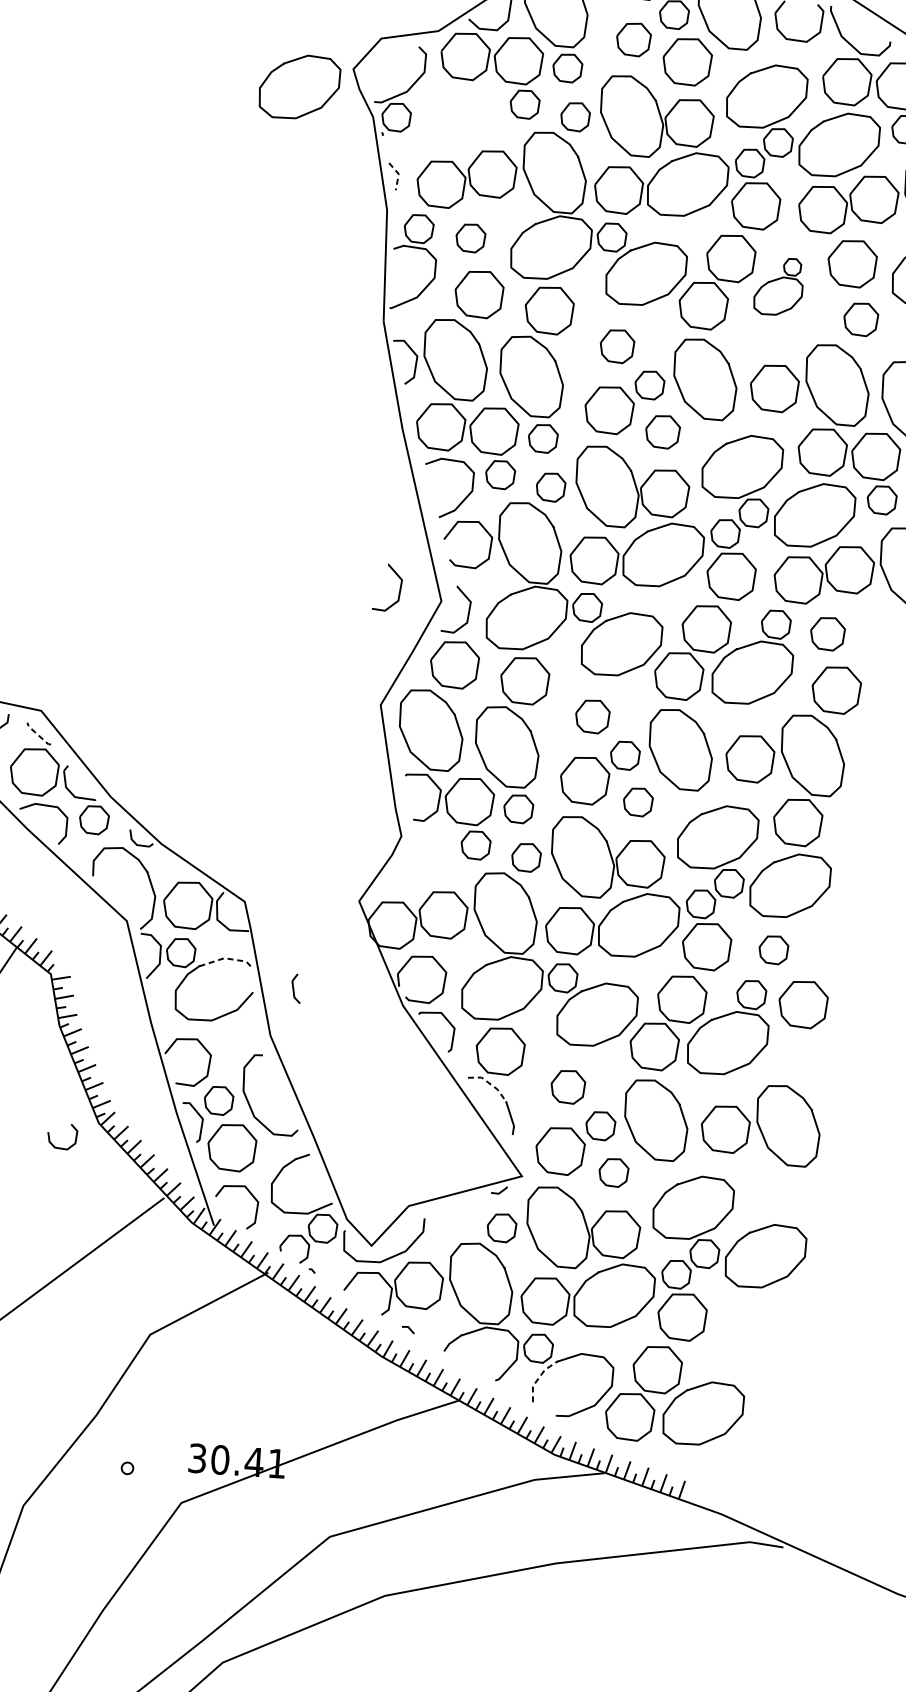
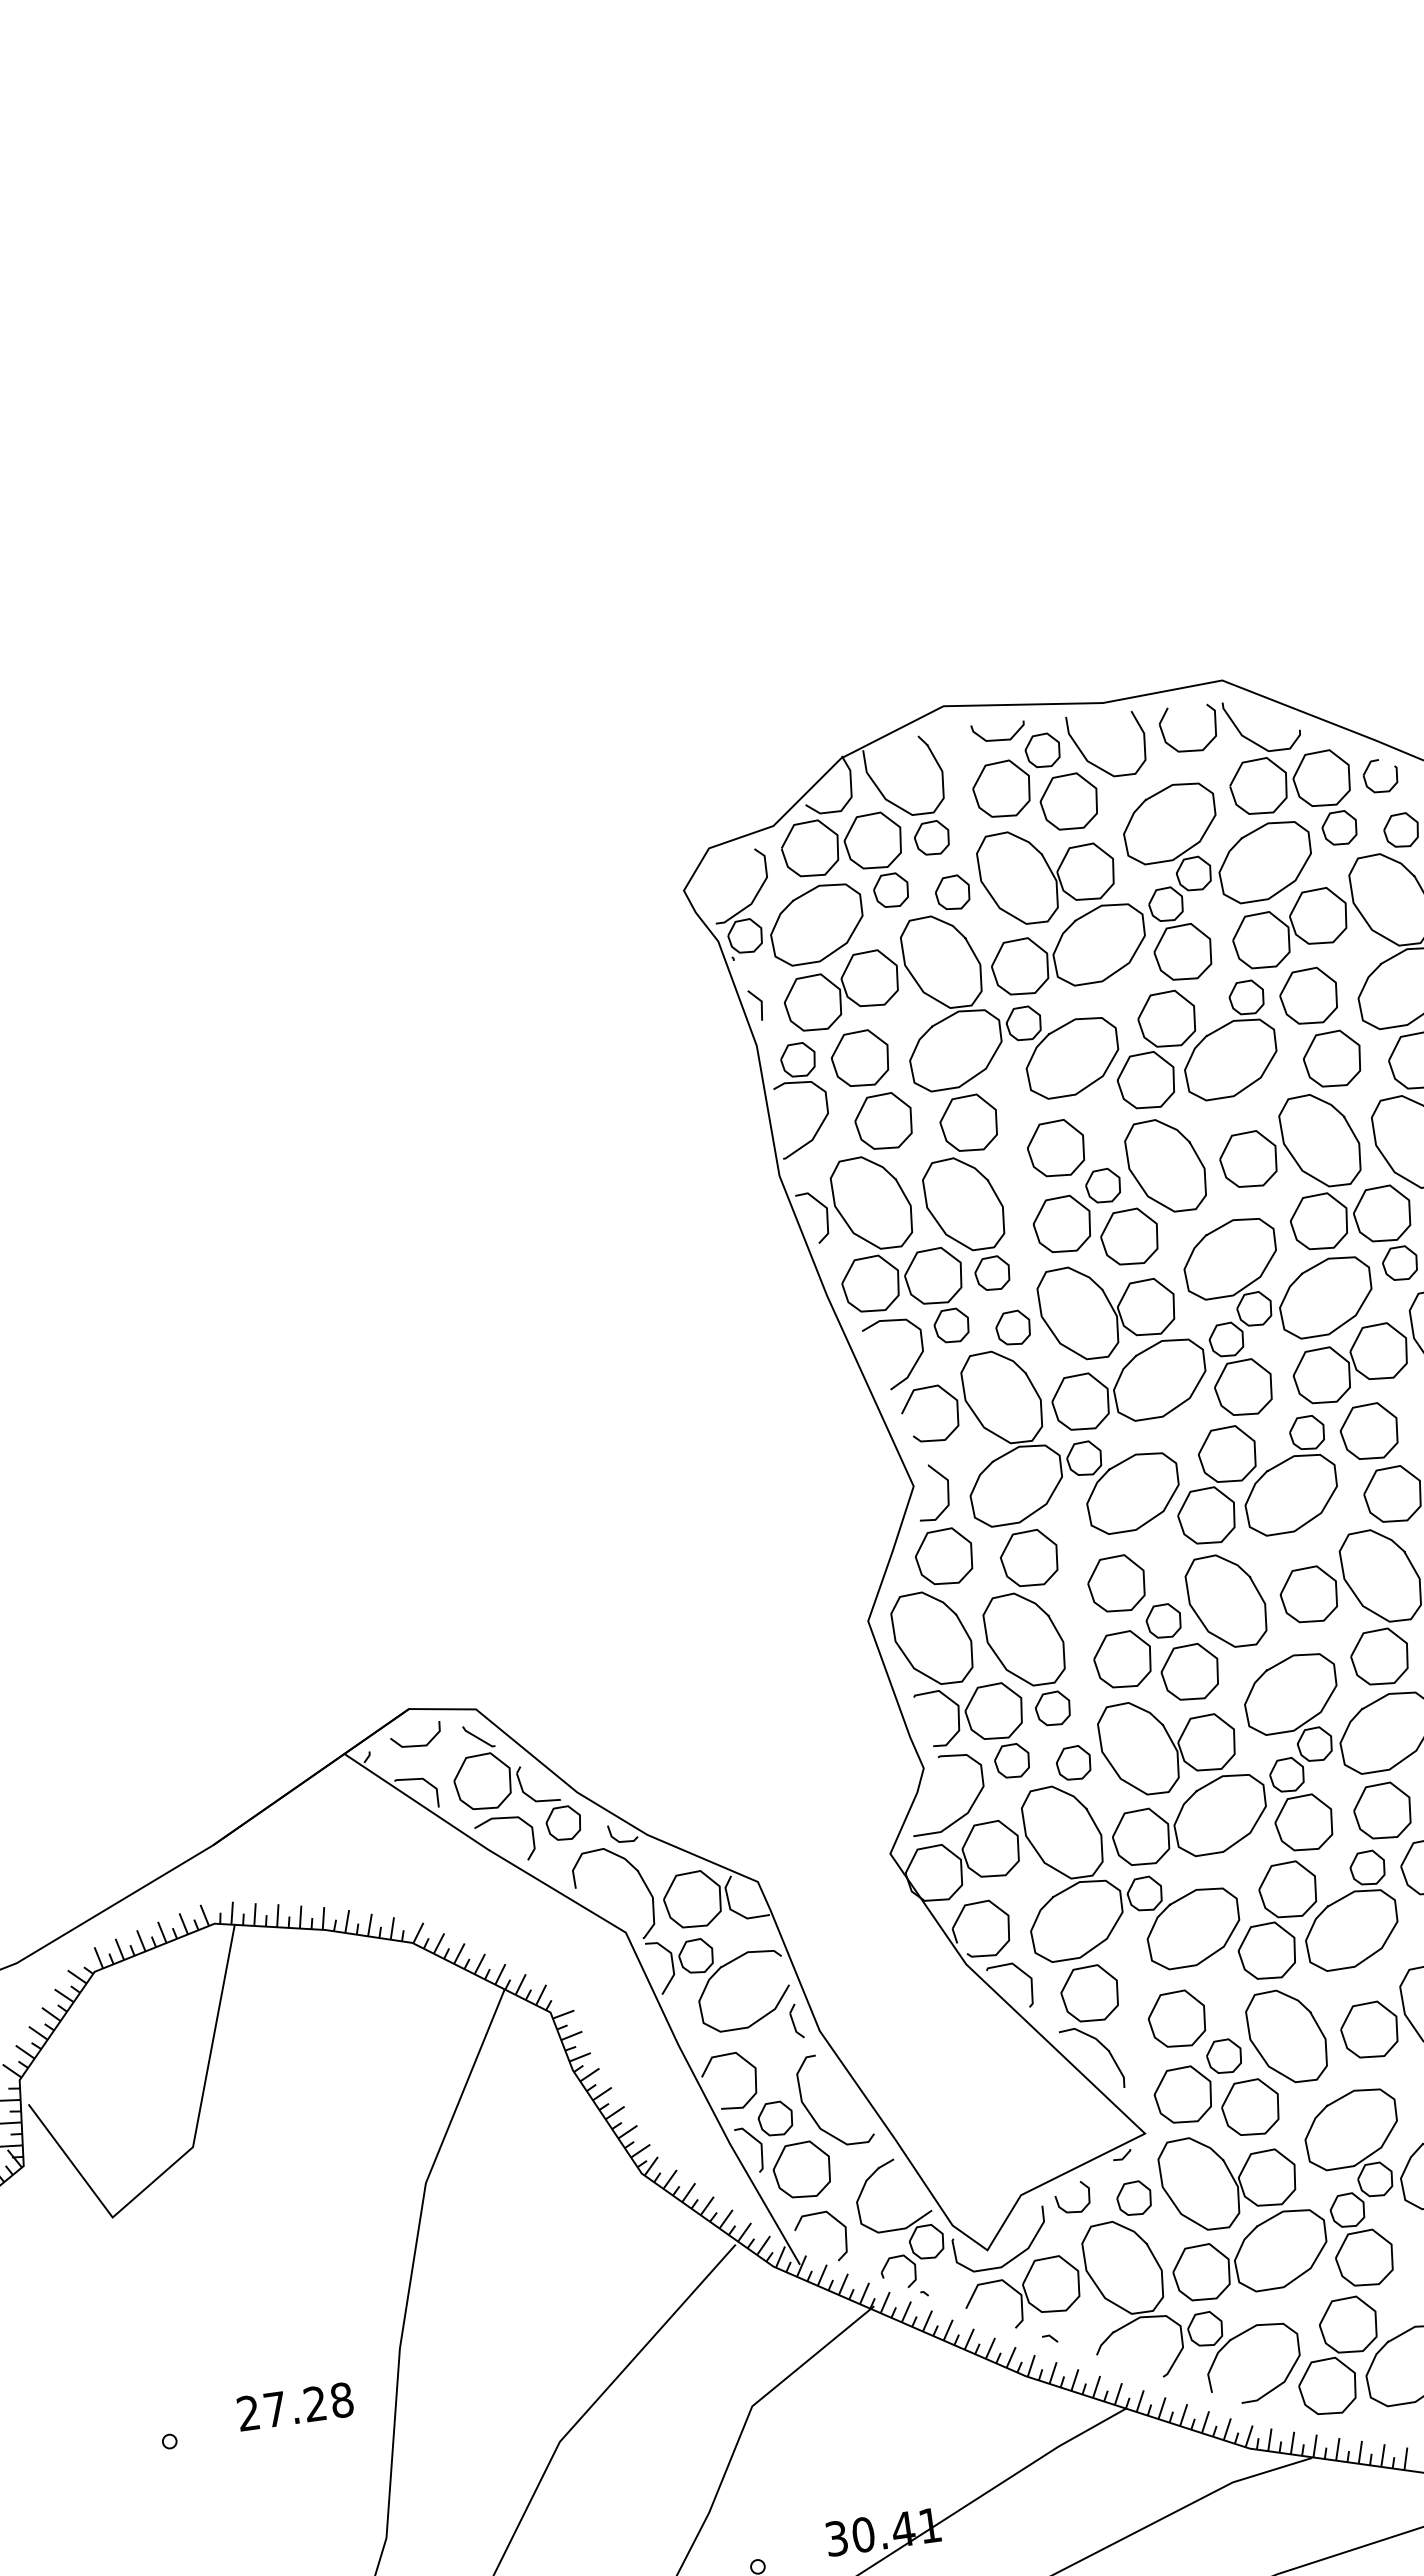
part: (633, 39) -> (1001, 788), size x1.43
curve: (289, 62) -> (799, 898), moved
line: (398, 175) -> (761, 1002), dashed -> solid
part: (470, 237) -> (860, 1057), size x1.67
part: (779, 286) -> (1230, 1040), size x1.67
part: (861, 319) -> (1332, 1058), size x1.43
part: (617, 346) -> (1056, 1148), size x1.43
part: (662, 431) -> (1129, 1236), size x1.43
curve: (399, 590) -> (862, 1483), removed
part: (827, 633) -> (1368, 1430), size x1.43
part: (592, 716) -> (1116, 1583), size x1.43
line: (37, 734) -> (477, 1737), dashed -> solid
part: (637, 801) -> (1189, 1671), size x1.67
curve: (431, 877) -> (968, 1809), added
part: (773, 949) -> (1382, 1810), size x1.67
line: (226, 958) -> (750, 1952), dashed -> solid
part: (296, 988) -> (796, 2020), moved
line: (490, 1084) -> (1086, 2034), dashed -> solid
part: (567, 1086) -> (1176, 2018), size x1.43
curve: (59, 1147) -> (1072, 2211), moved
part: (613, 1171) -> (1250, 2106), size x1.67
line: (539, 1378) -> (1213, 2363), dashed -> solid

